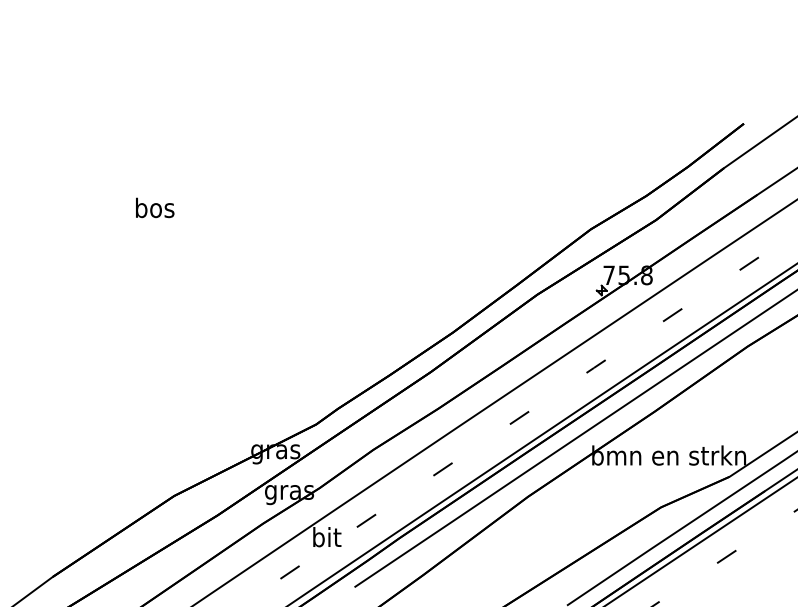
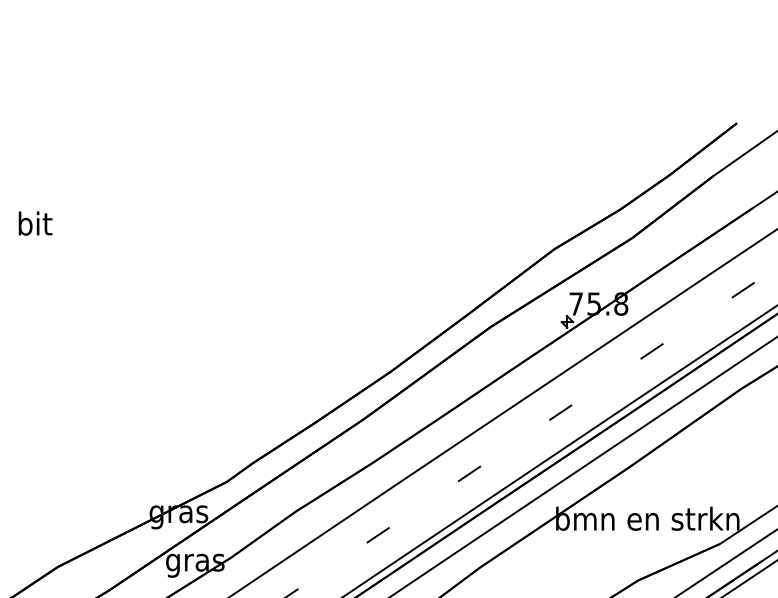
text: (155, 207) -> (35, 223), bos -> bit

